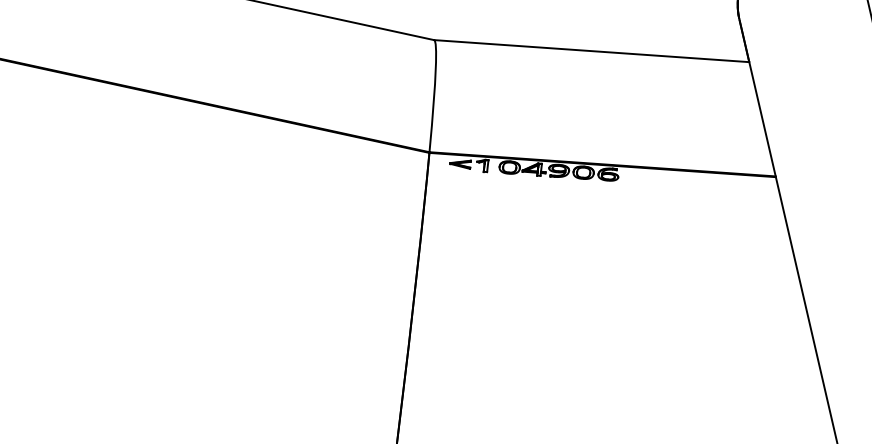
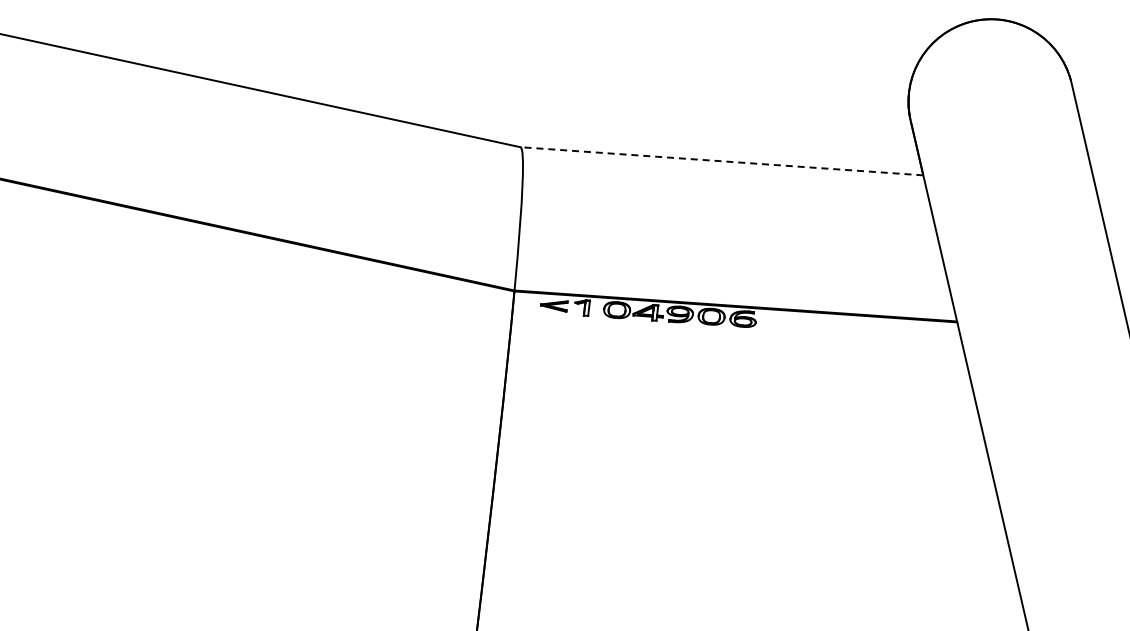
line: (591, 51) -> (721, 161), solid -> dashed

